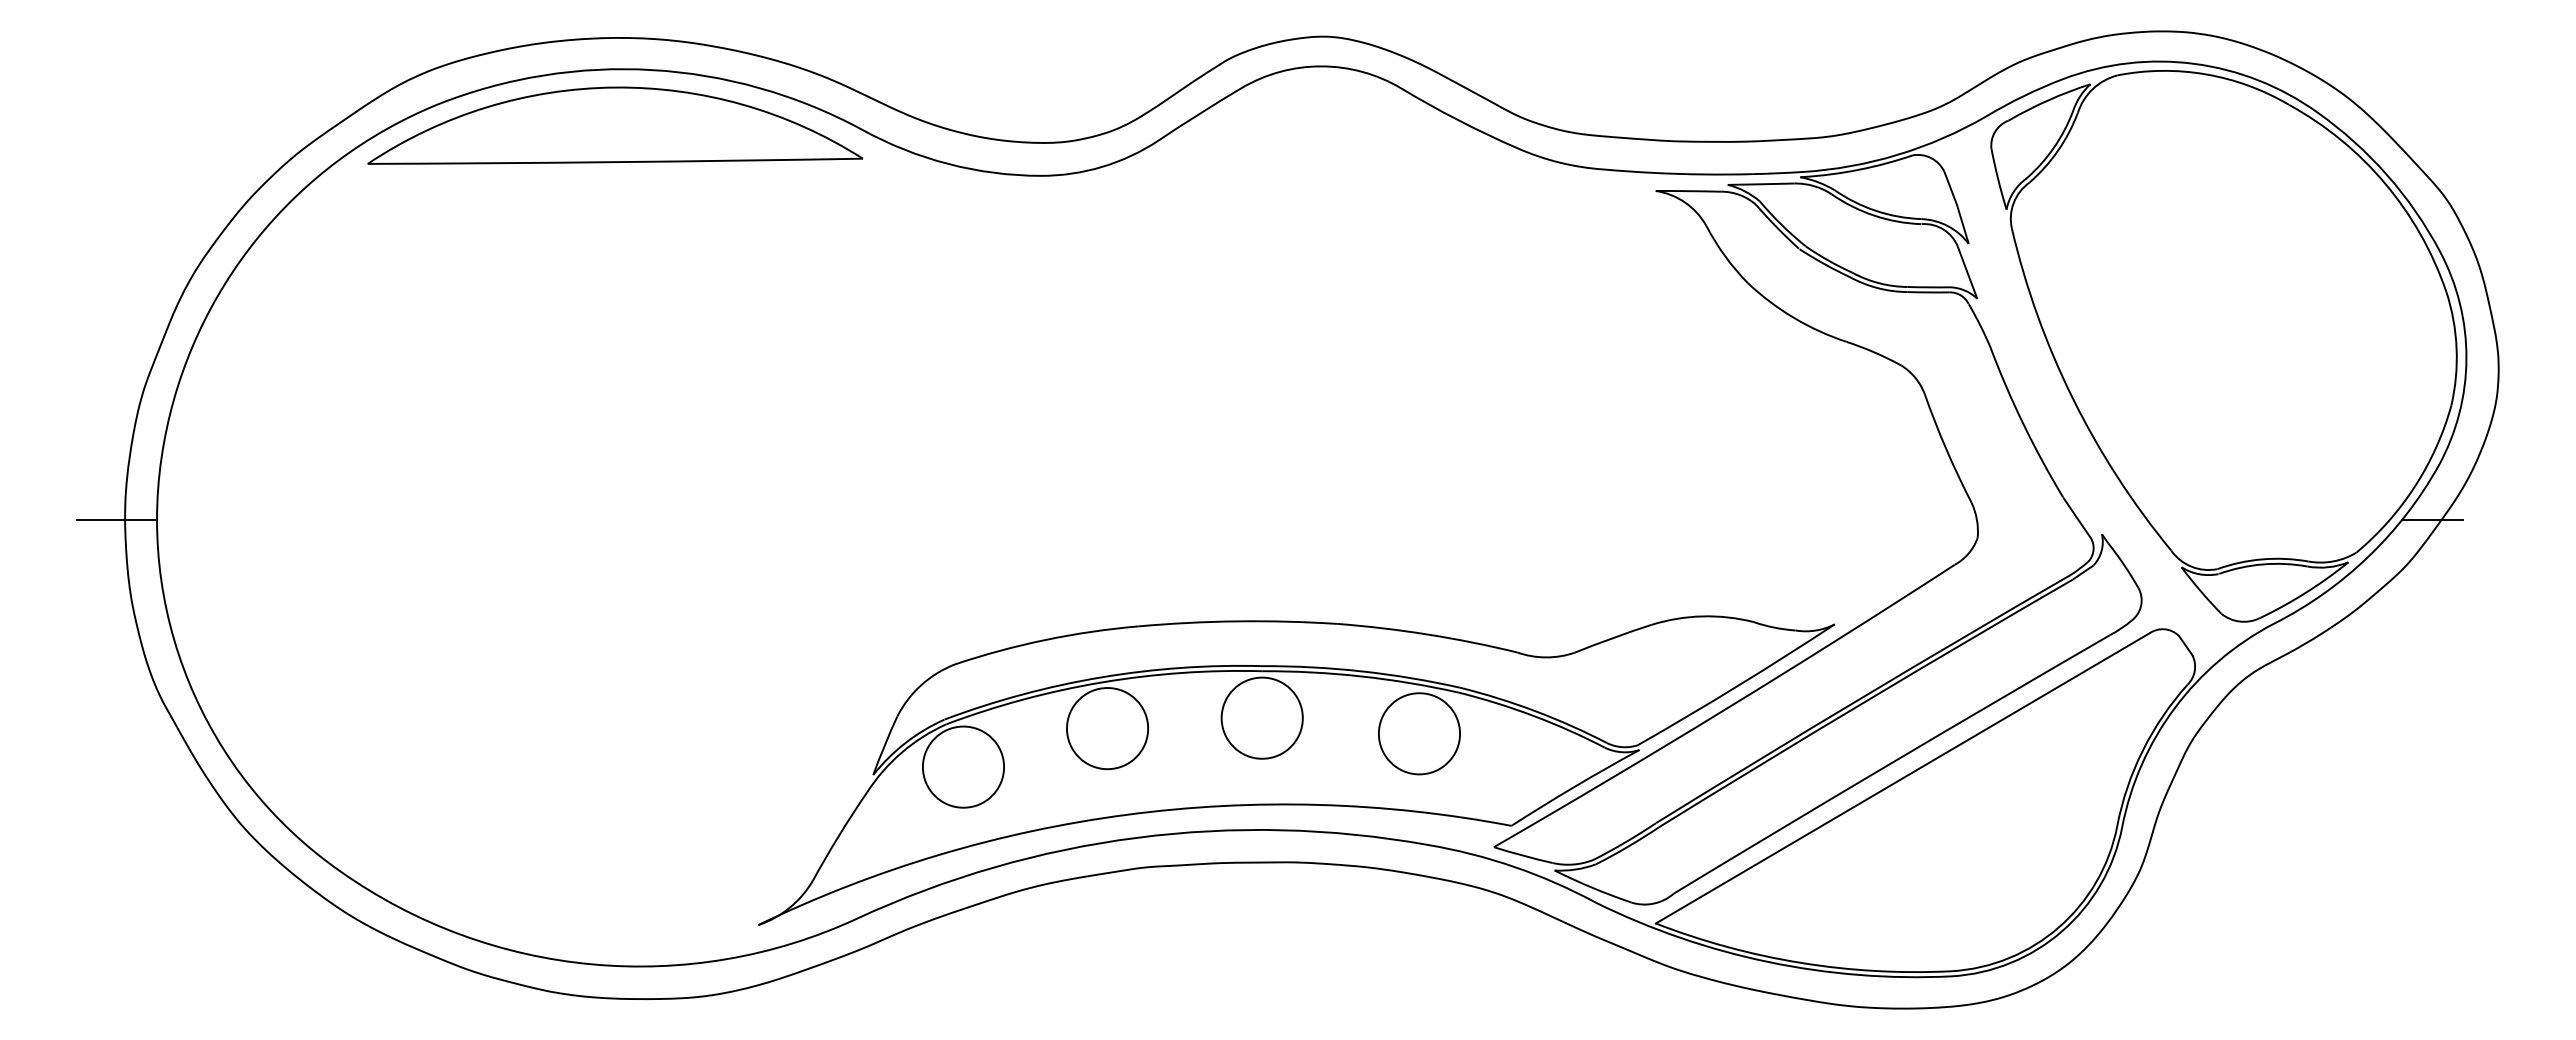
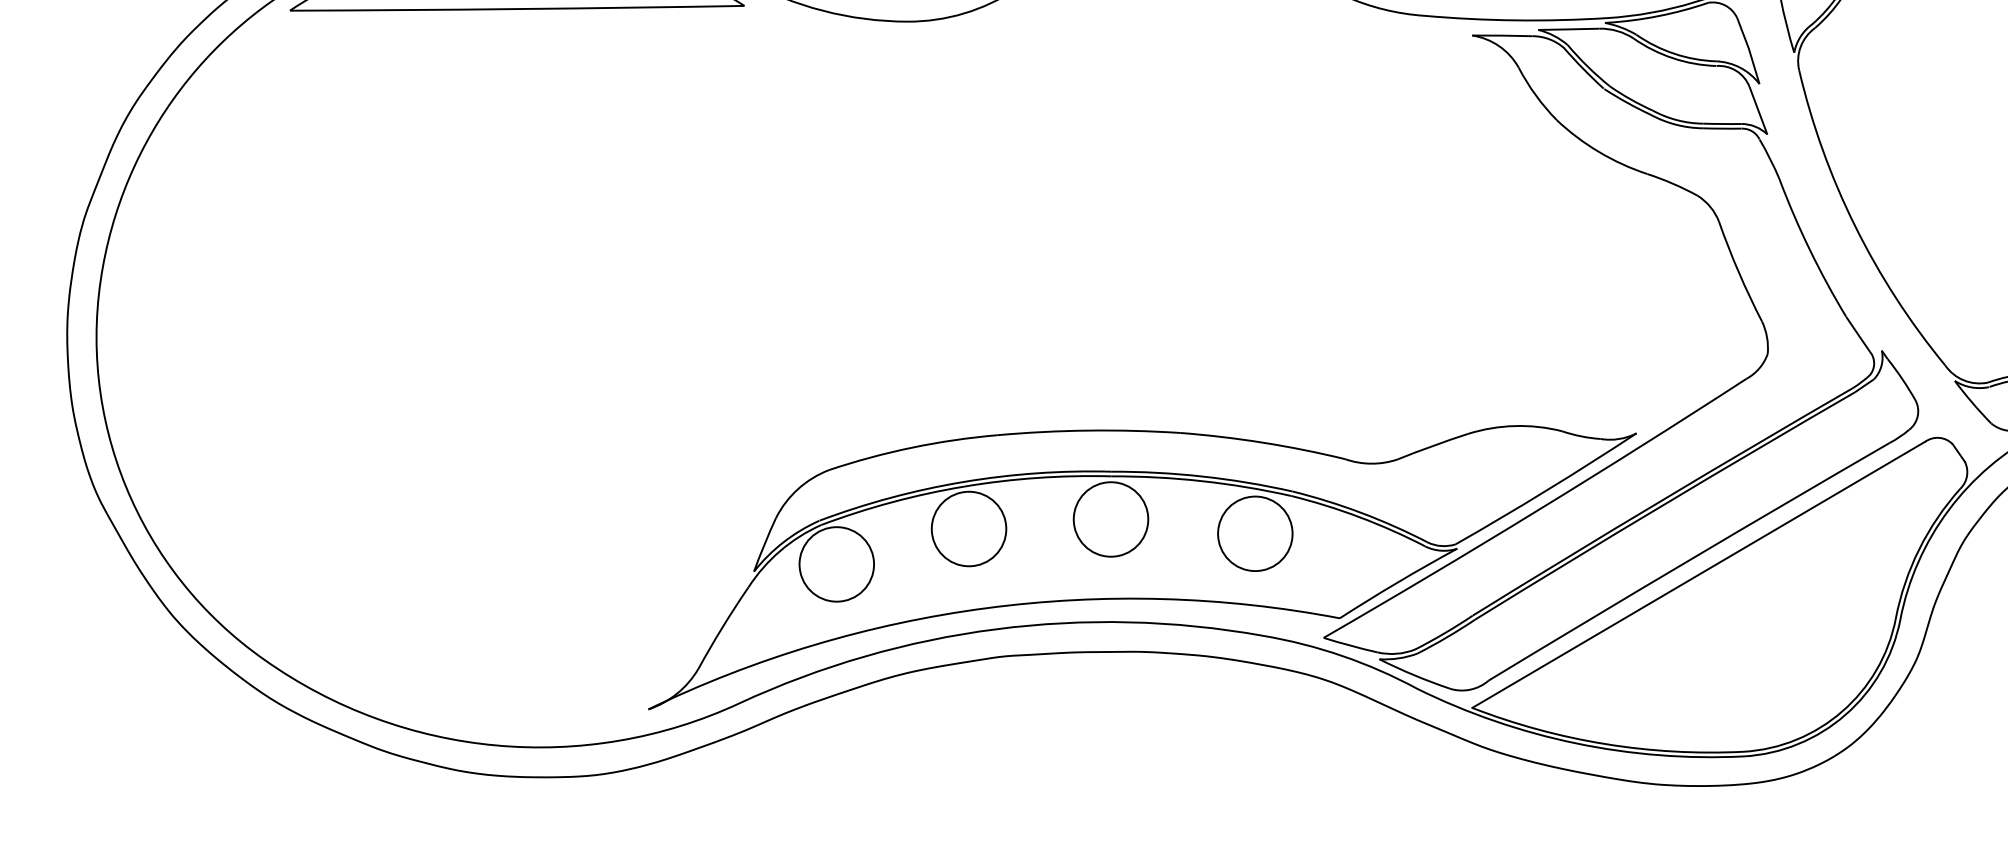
line: (117, 520) -> (60, 338), removed

